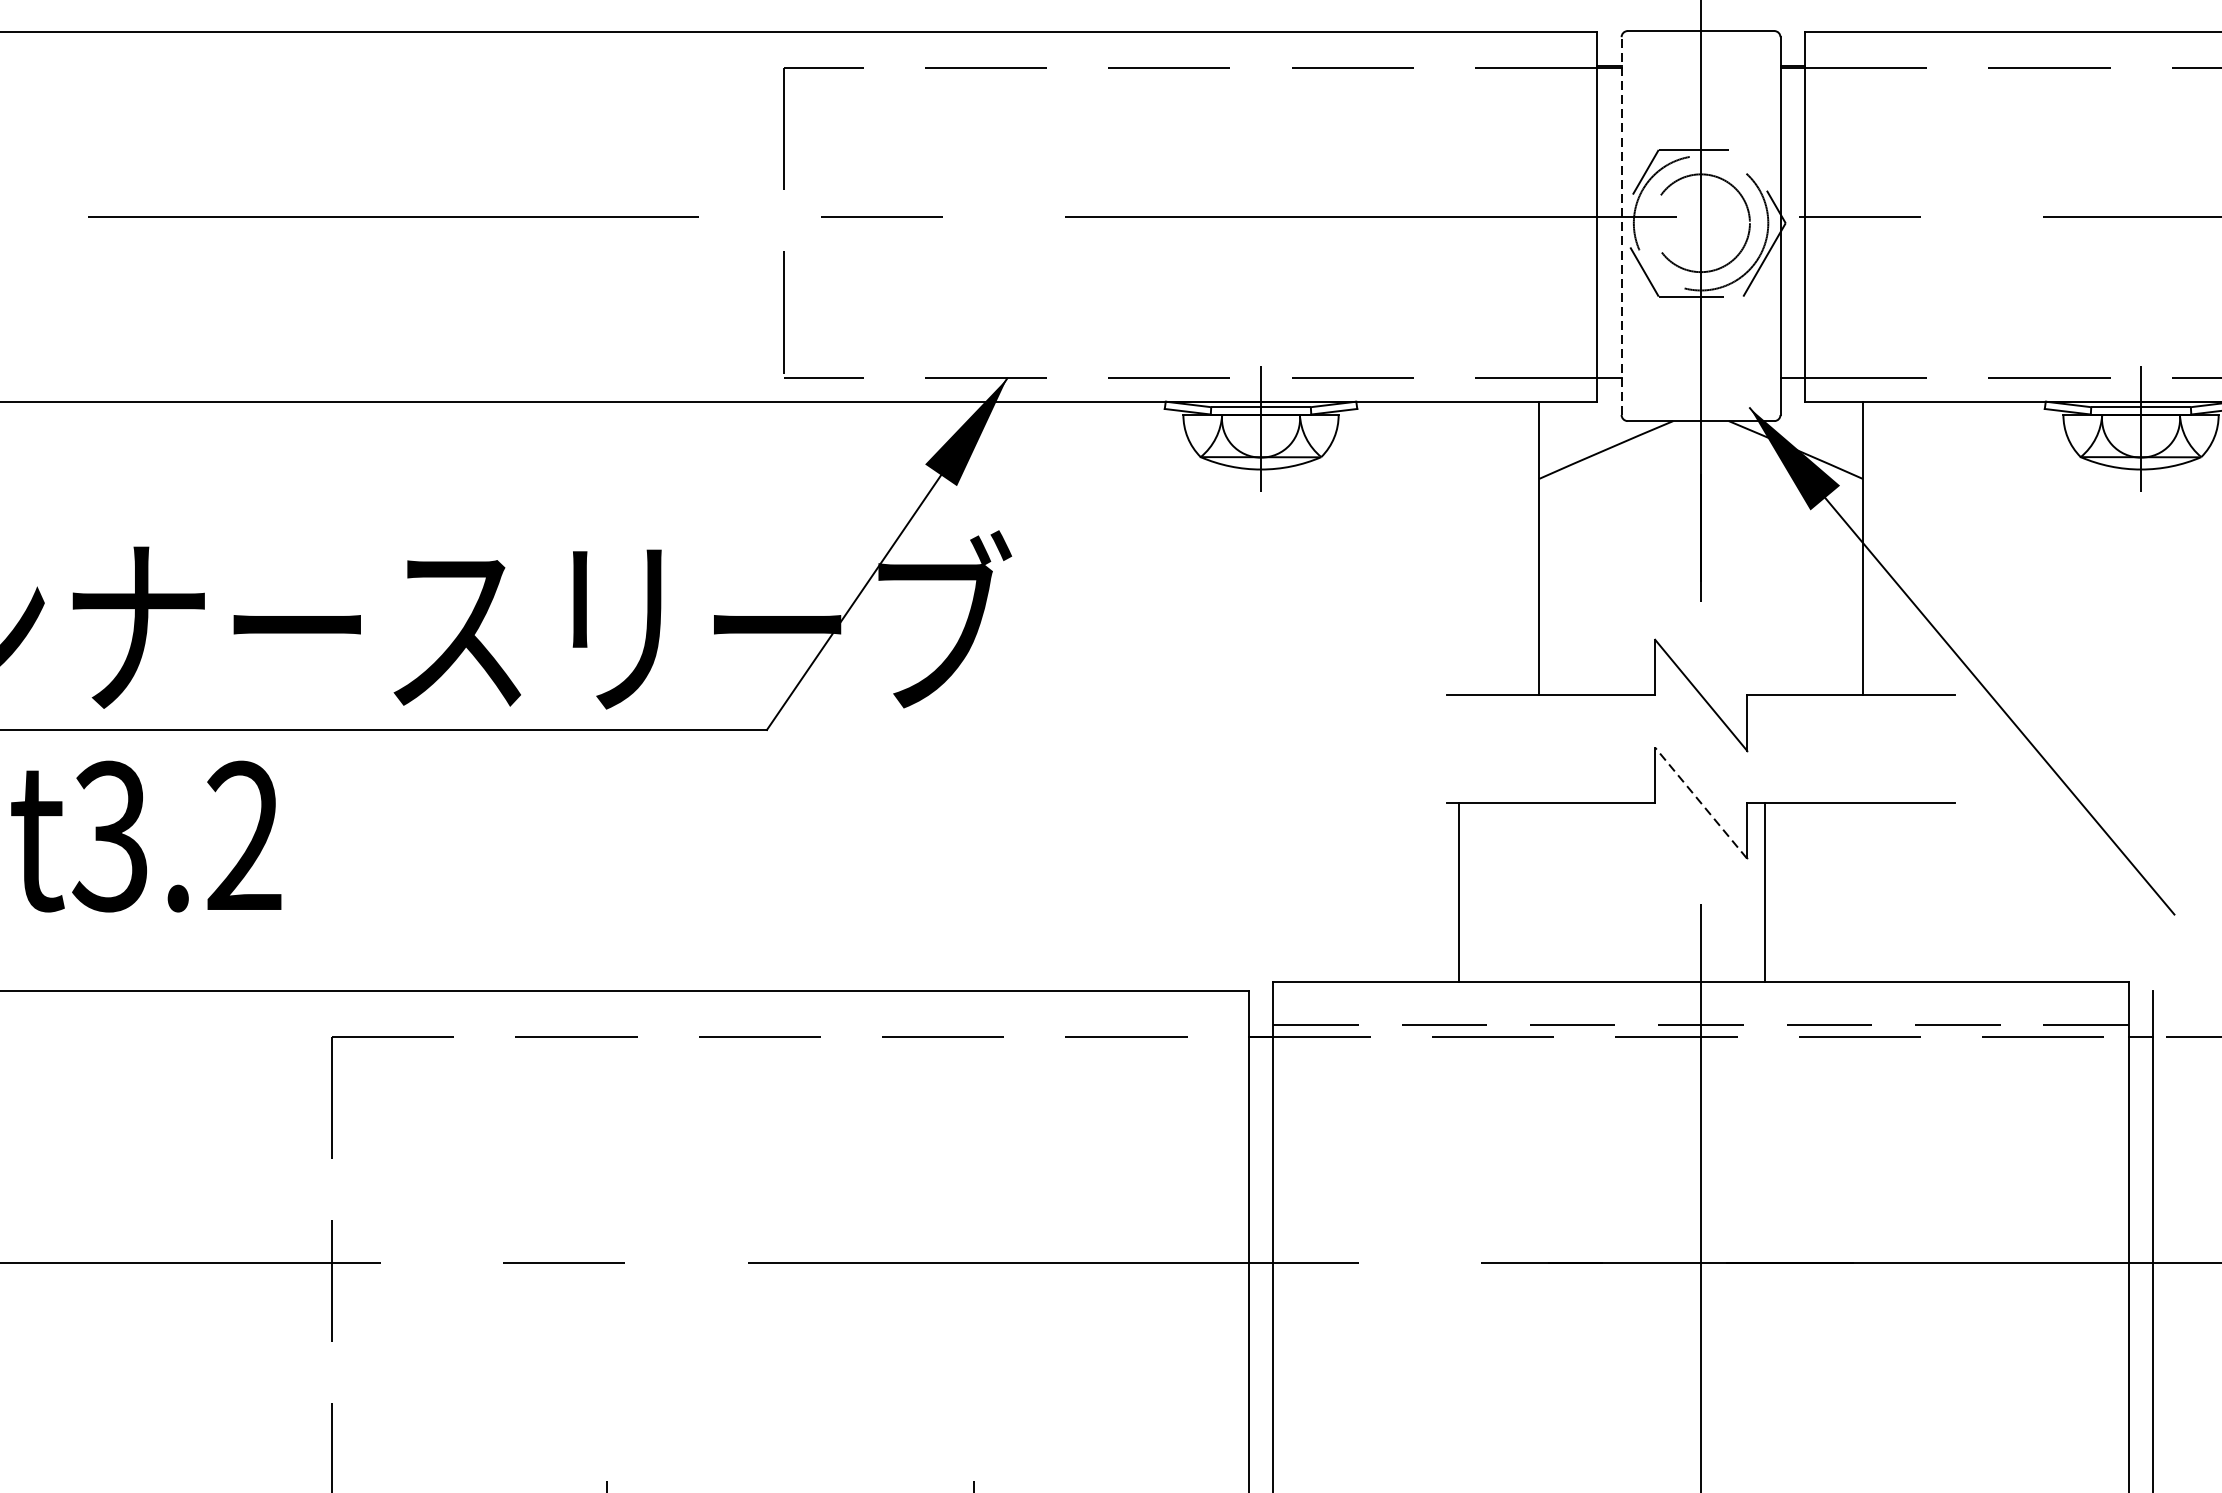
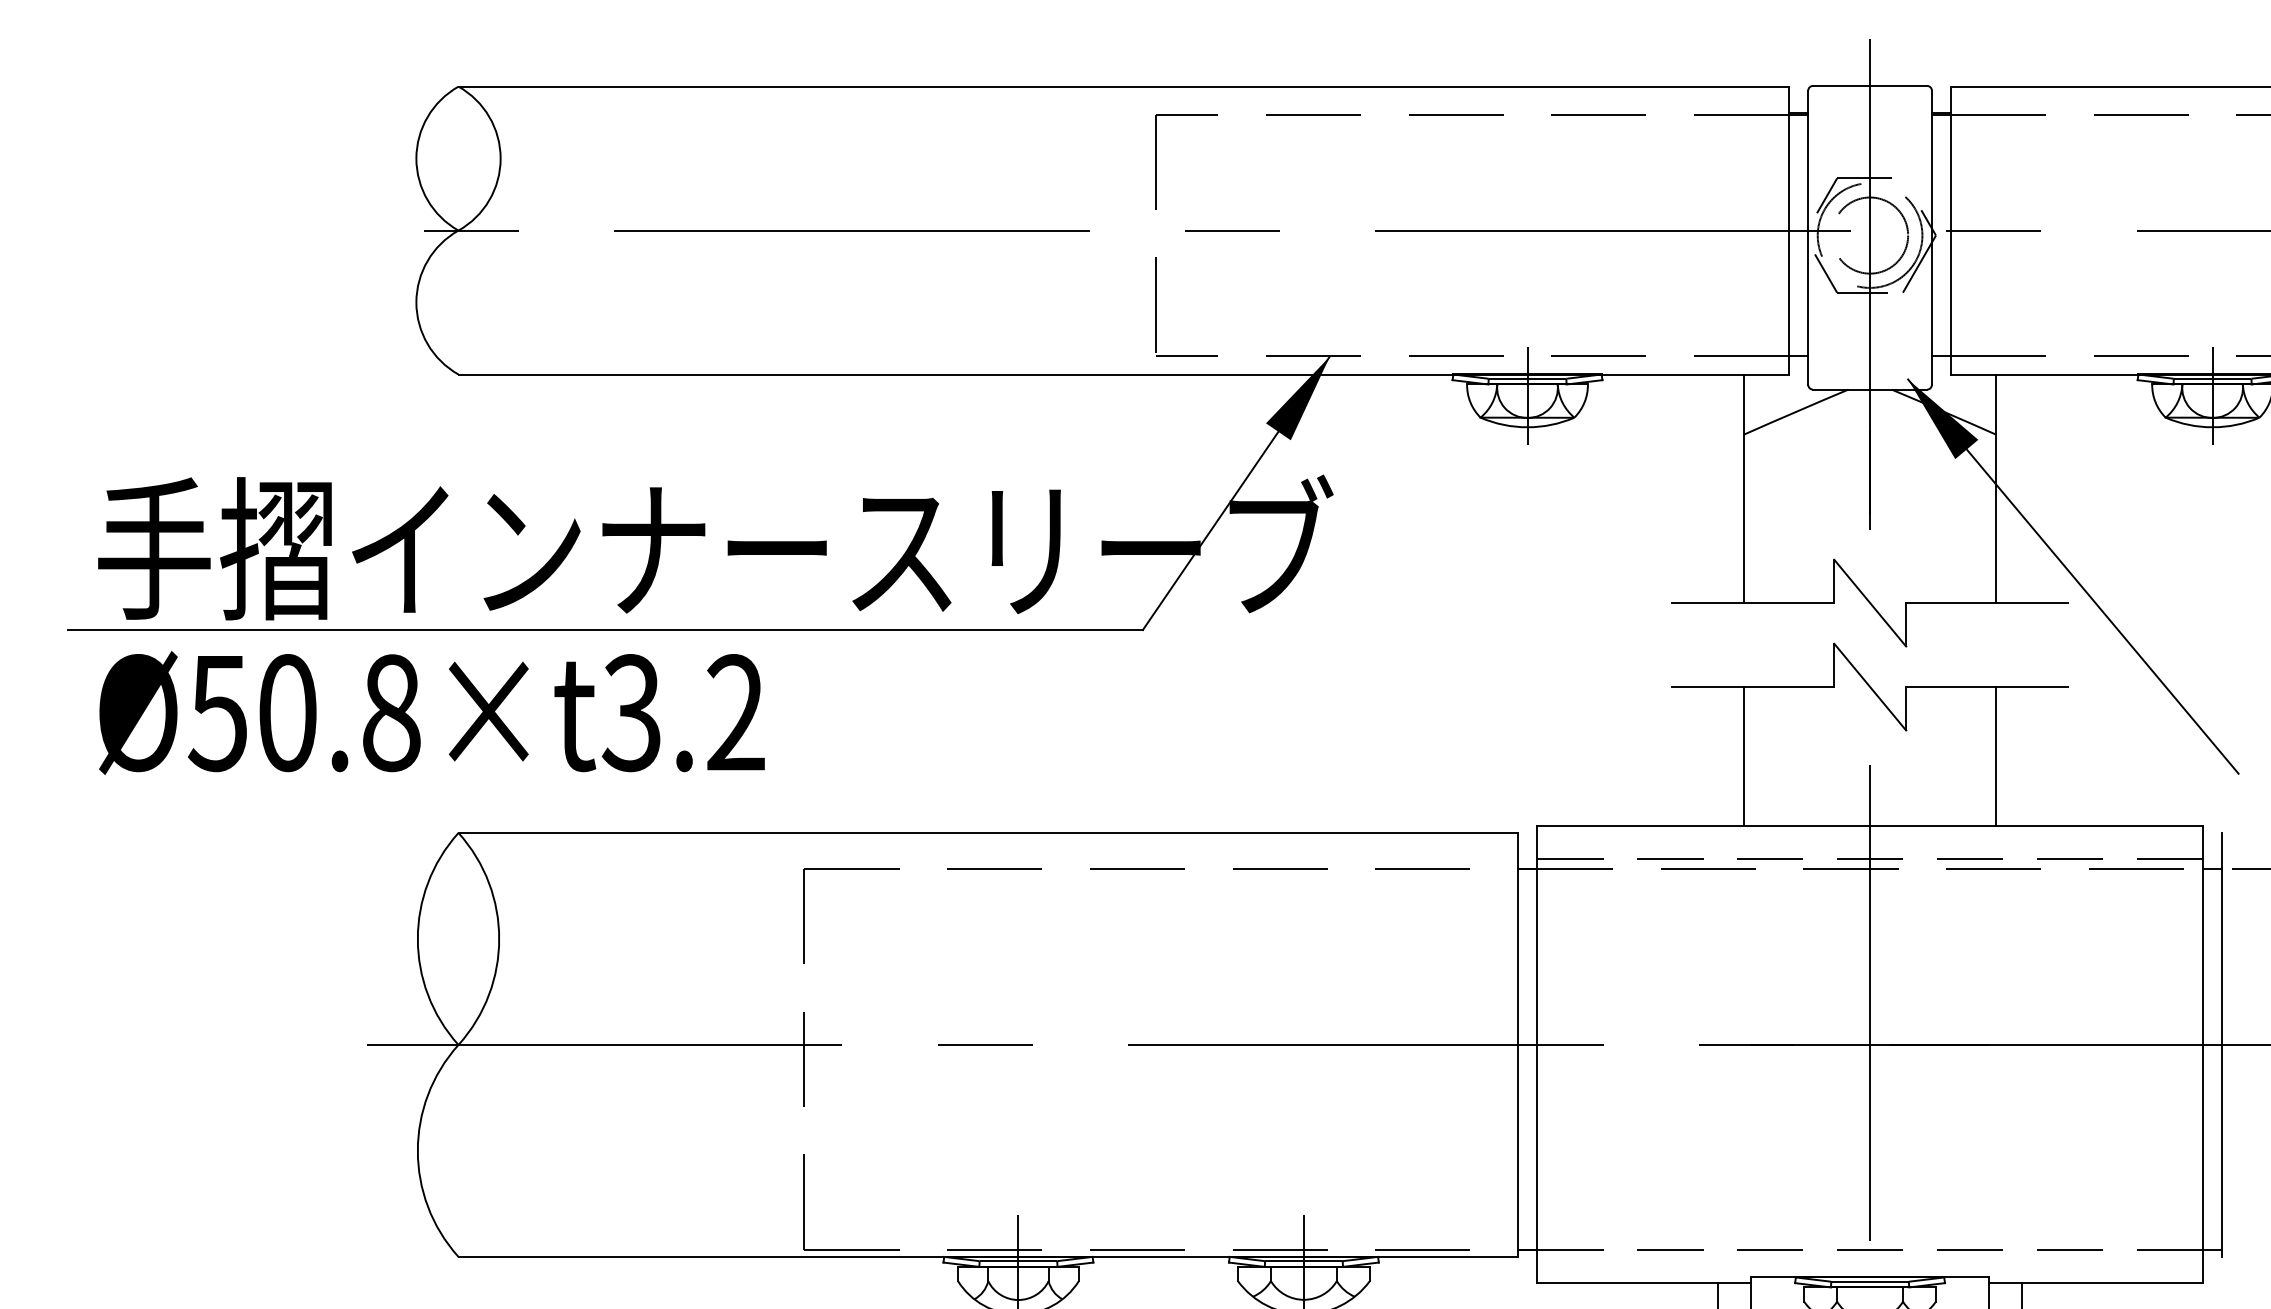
line: (1621, 225) -> (1808, 237), dashed -> solid
line: (1701, 802) -> (1870, 686), dashed -> solid
line: (1458, 892) -> (1743, 756), moved
line: (1765, 892) -> (1996, 756), moved

